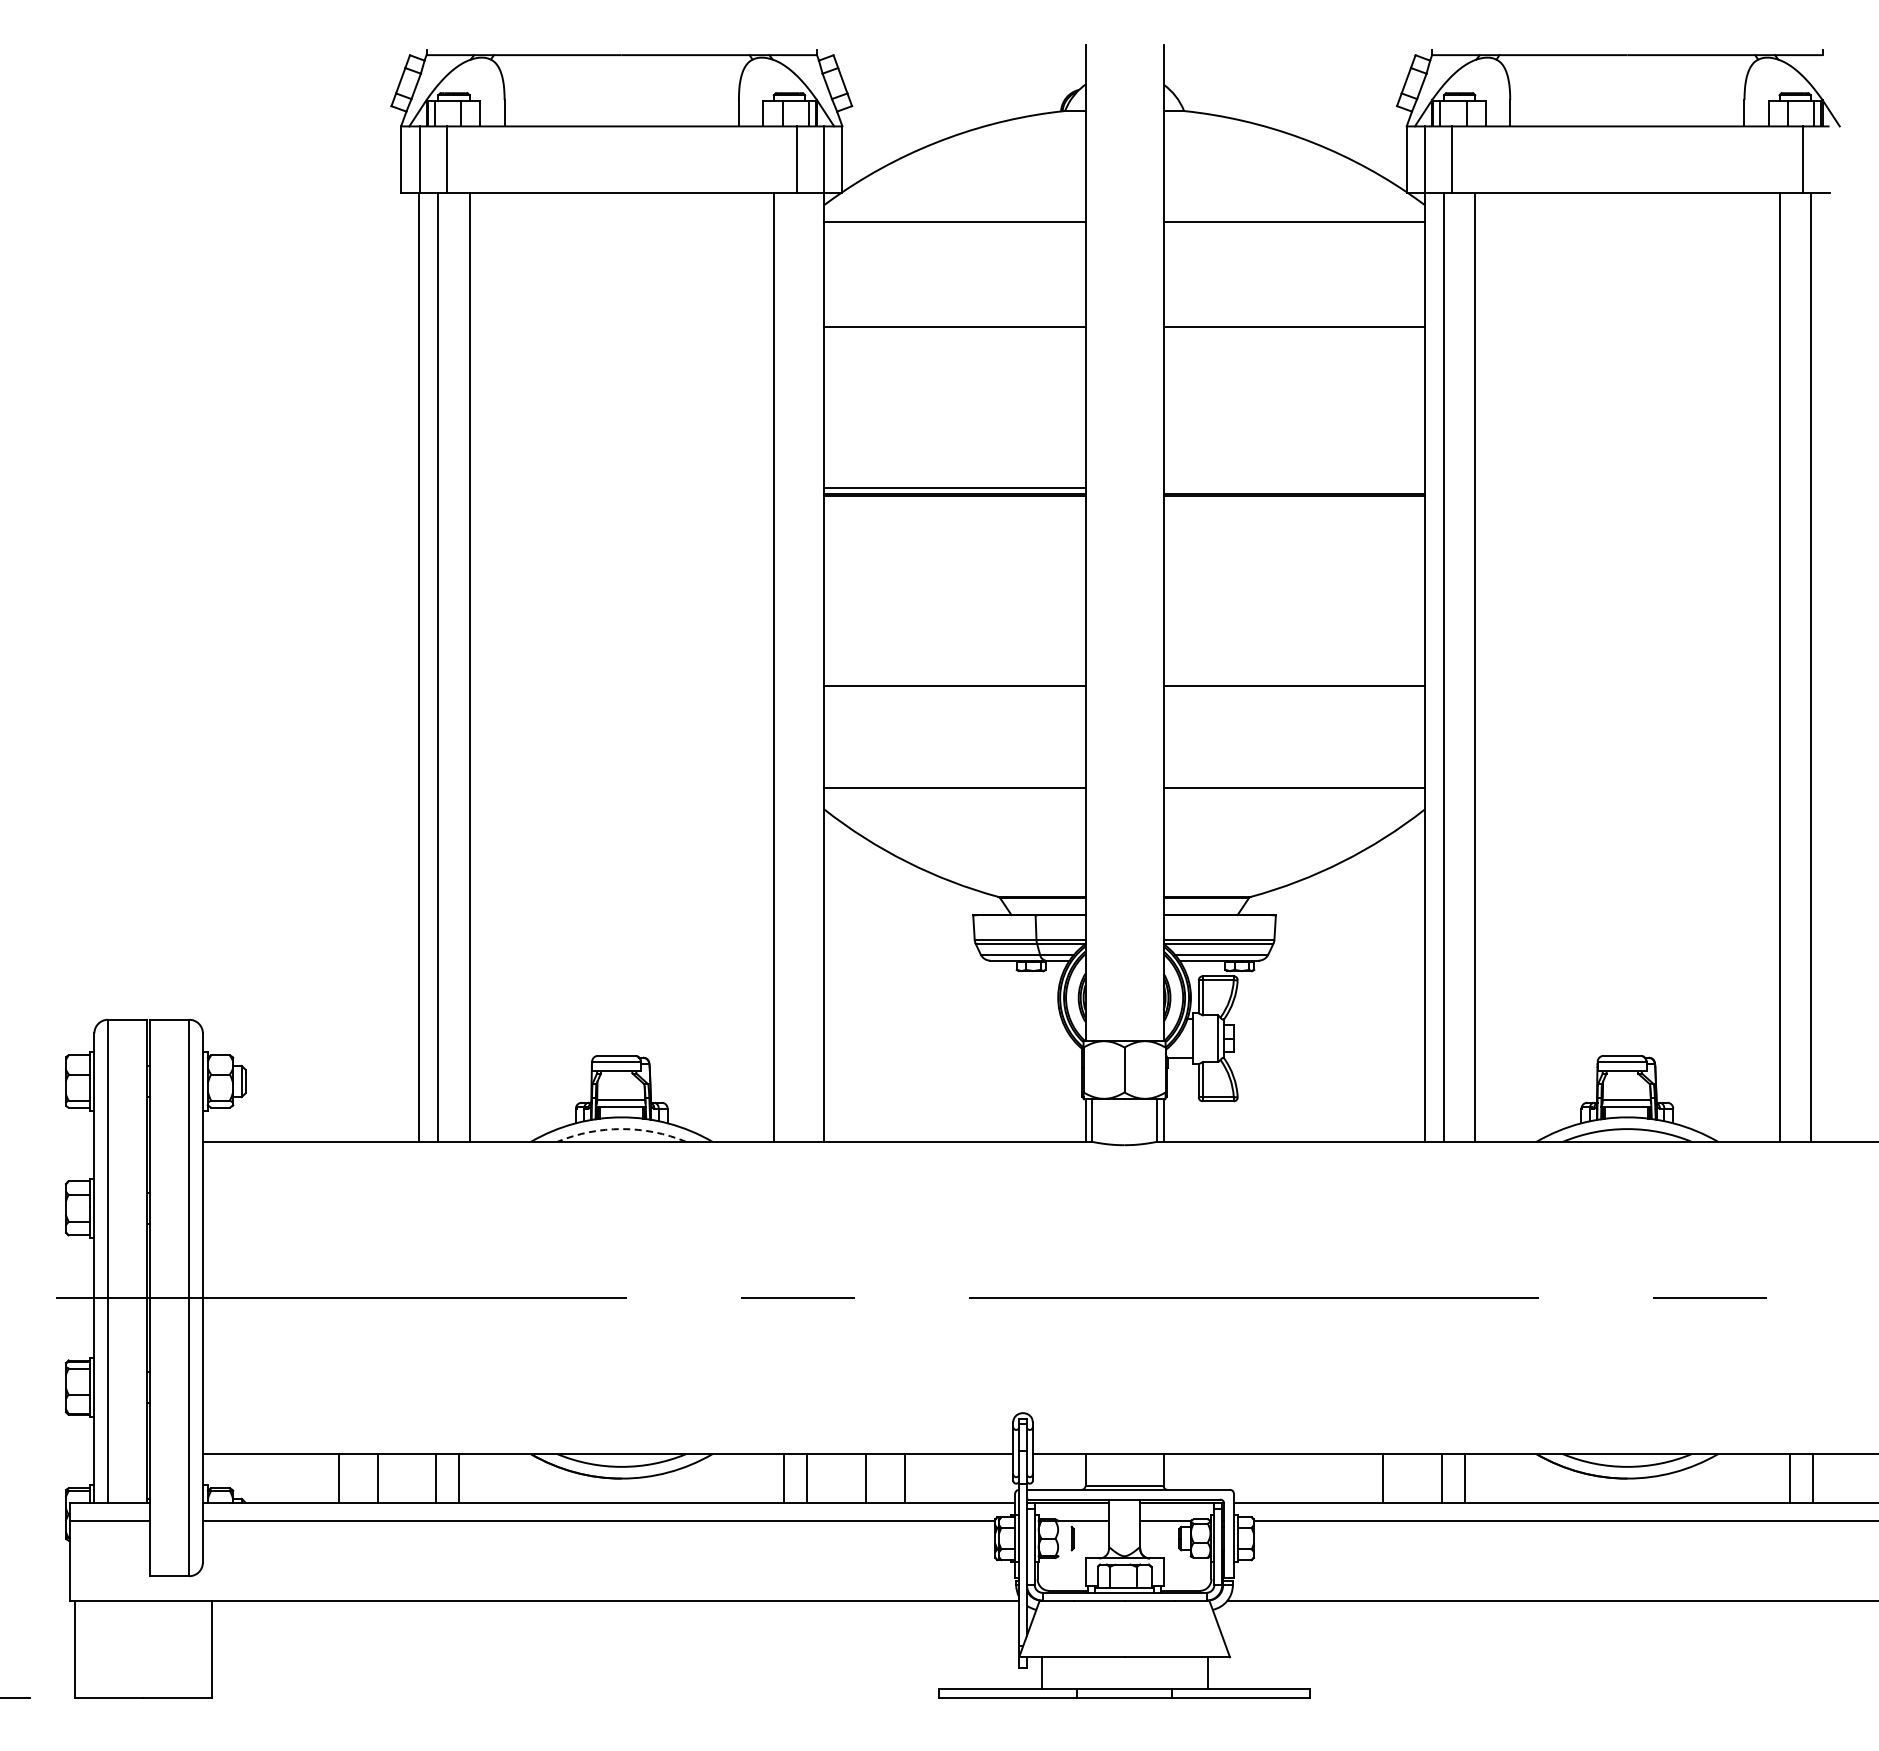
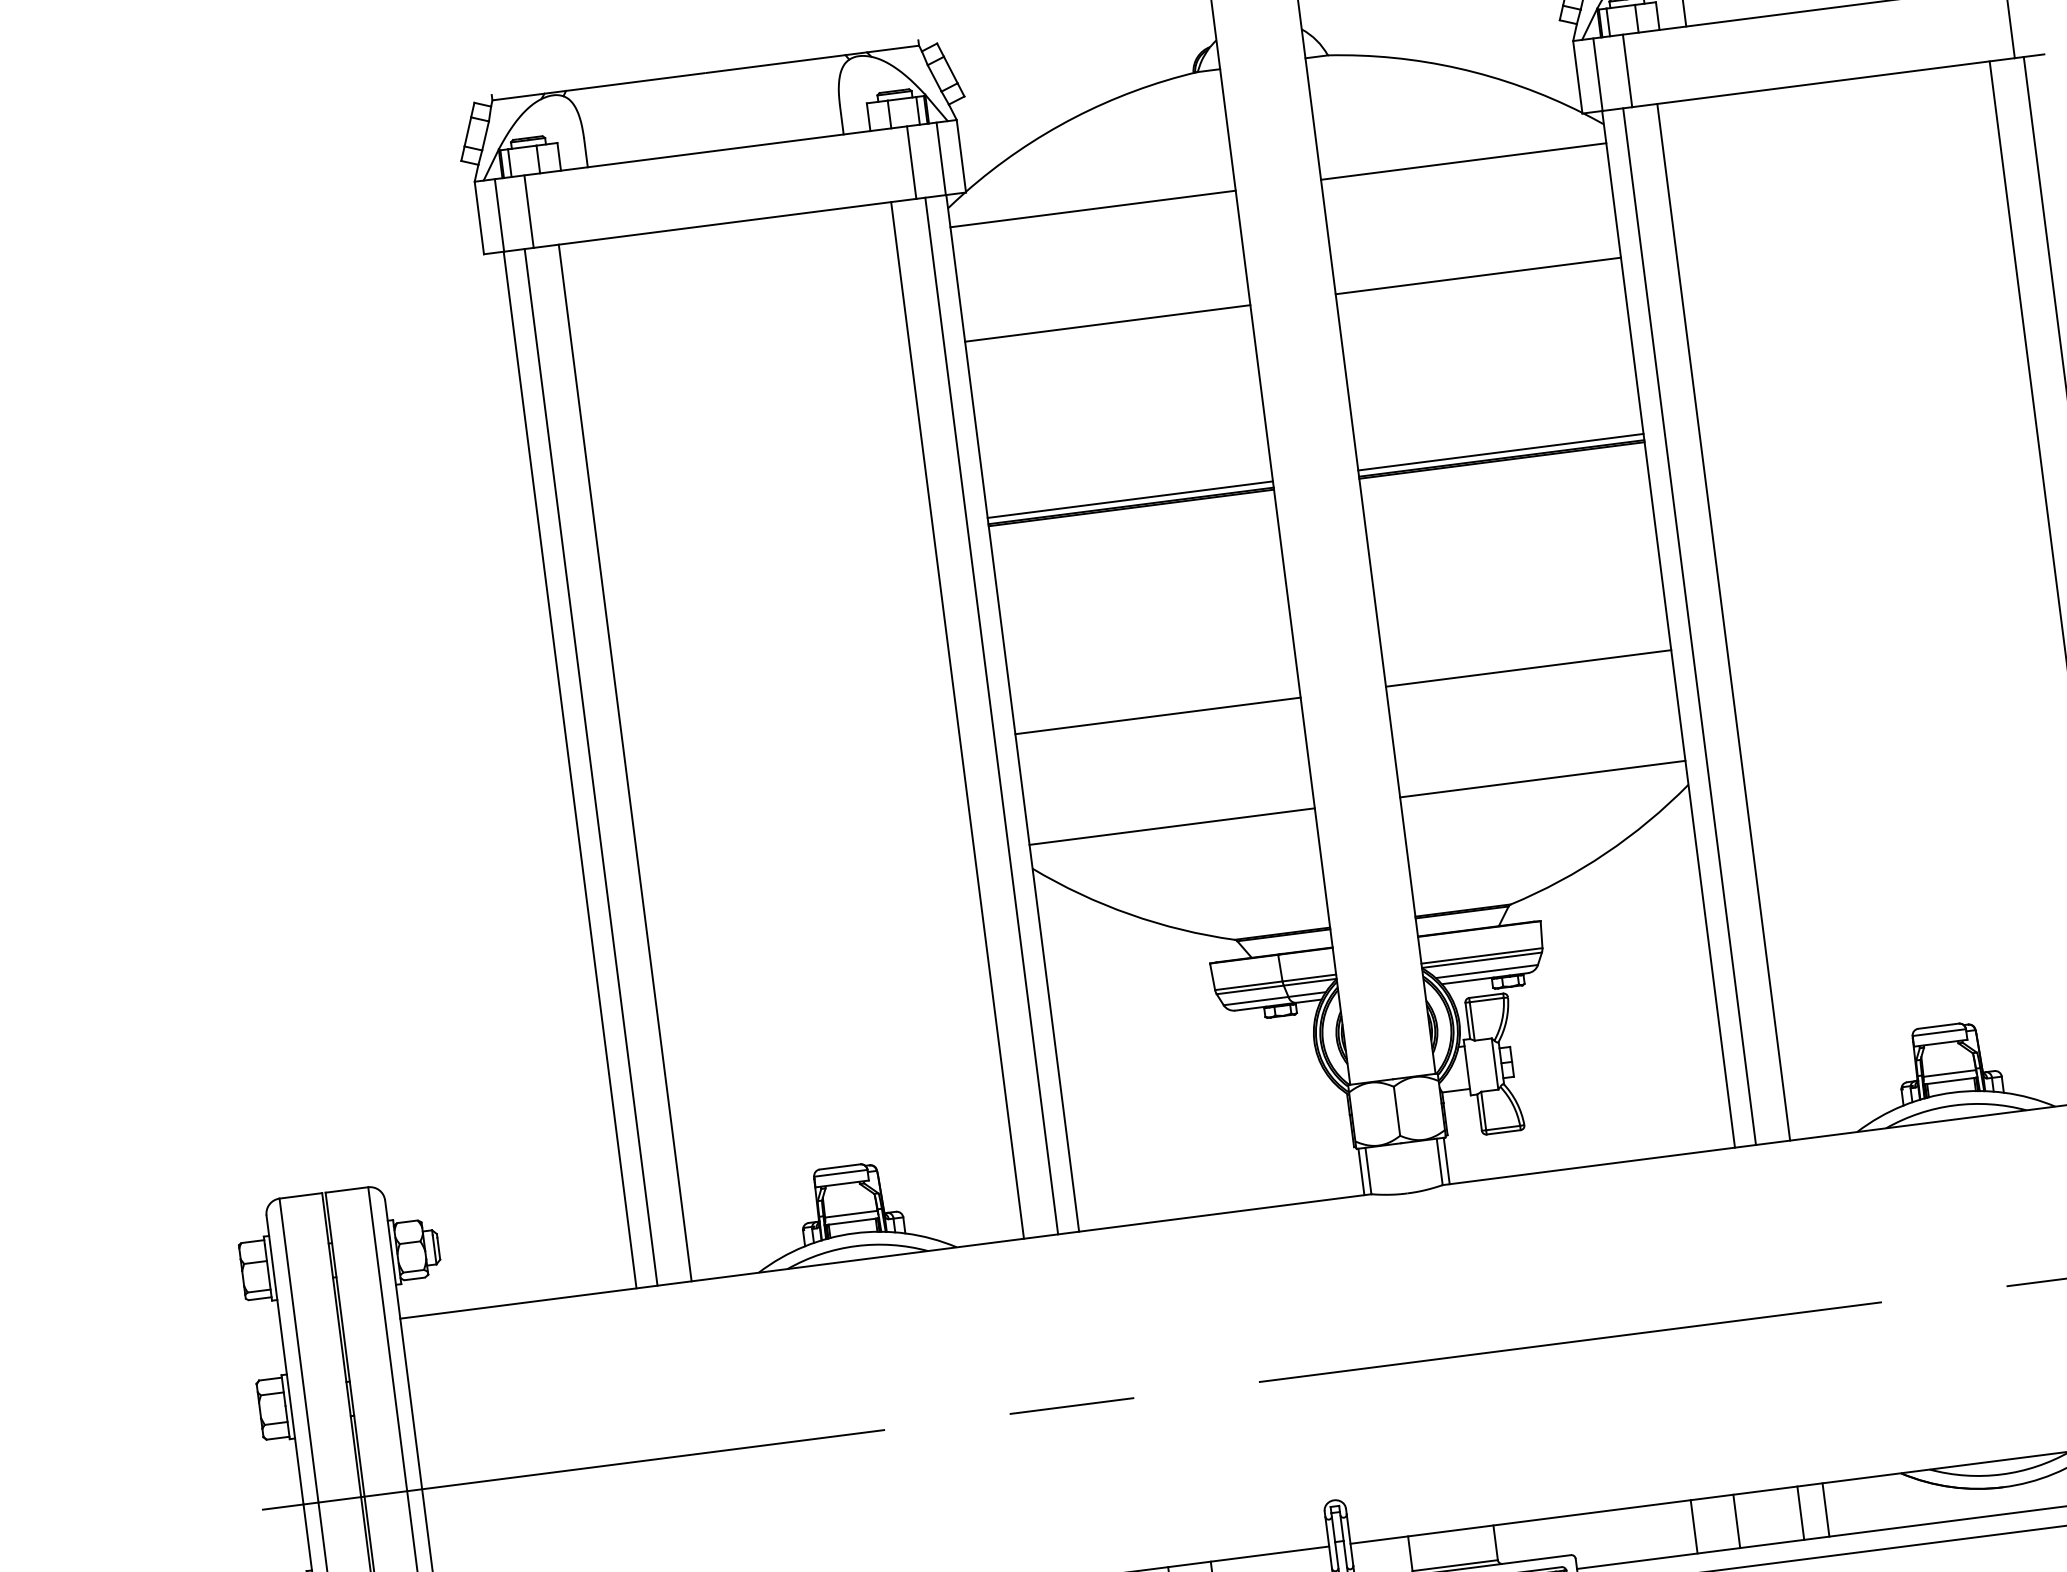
line: (1293, 488) -> (1500, 452), added
line: (805, 666) -> (992, 715), added
arc: (621, 1129) -> (855, 1246), dashed -> solid
line: (1344, 1478) -> (1694, 1526), added

